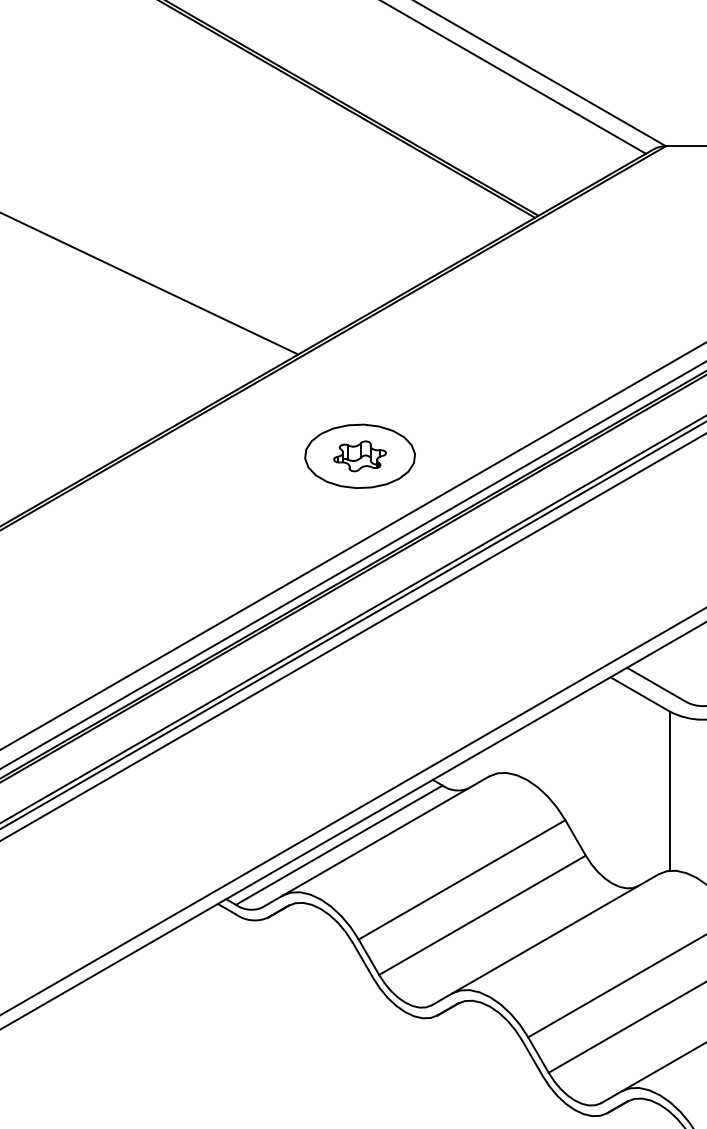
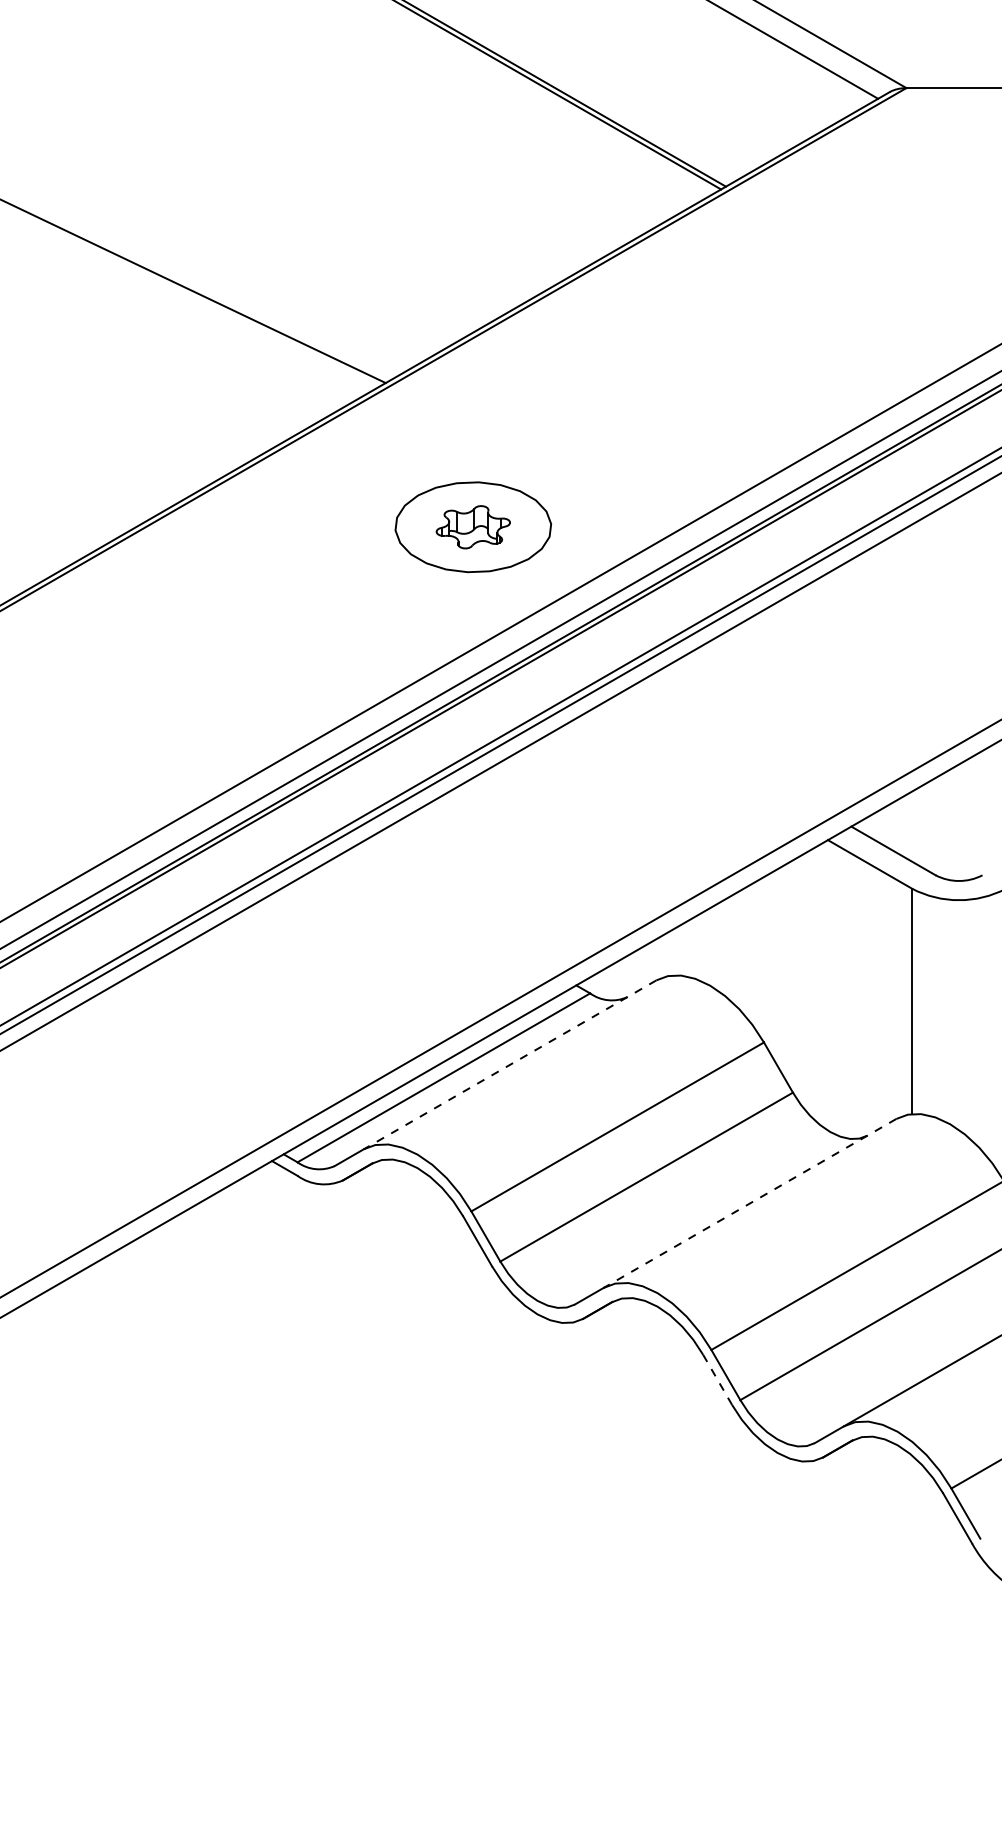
line: (386, 835) -> (510, 1064), solid -> dashed
line: (555, 933) -> (750, 1203), solid -> dashed
line: (532, 1058) -> (717, 1379), solid -> dashed

